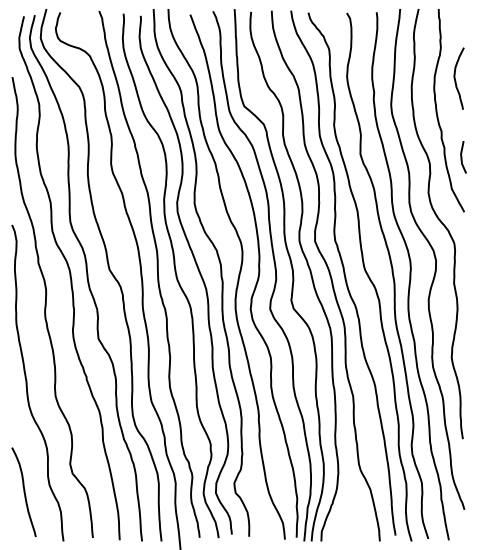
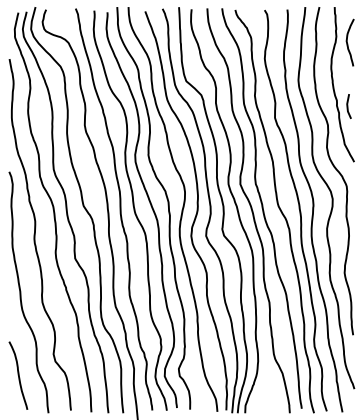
curve: (456, 80) -> (348, 44), moved
line: (462, 157) -> (348, 106), moved

